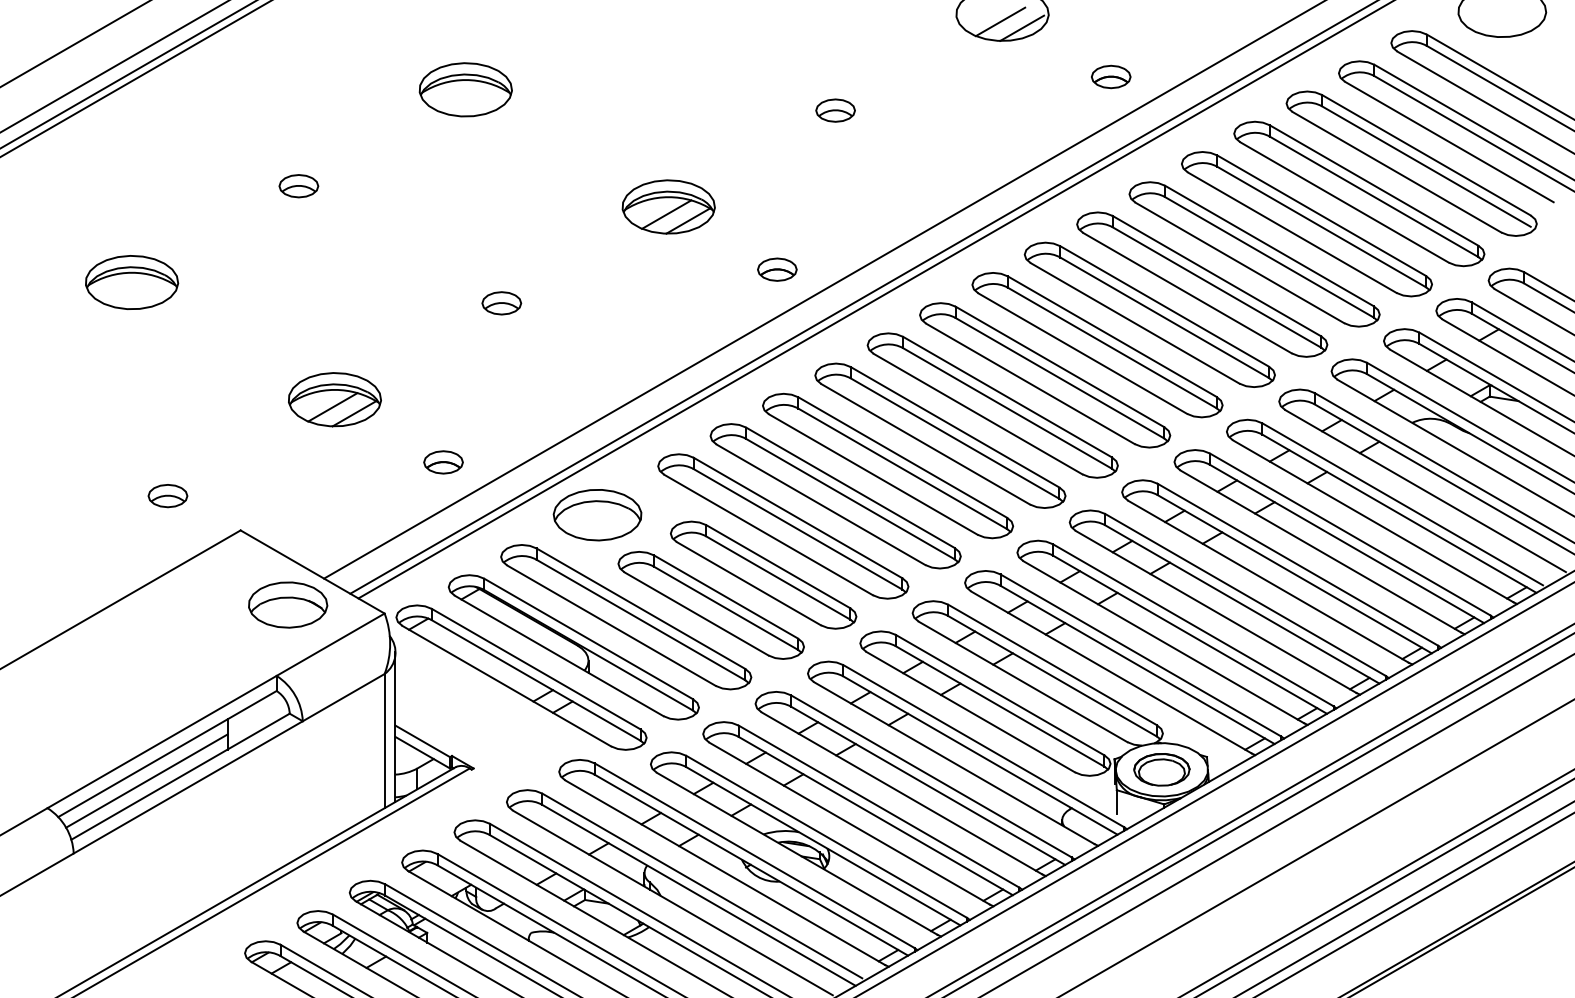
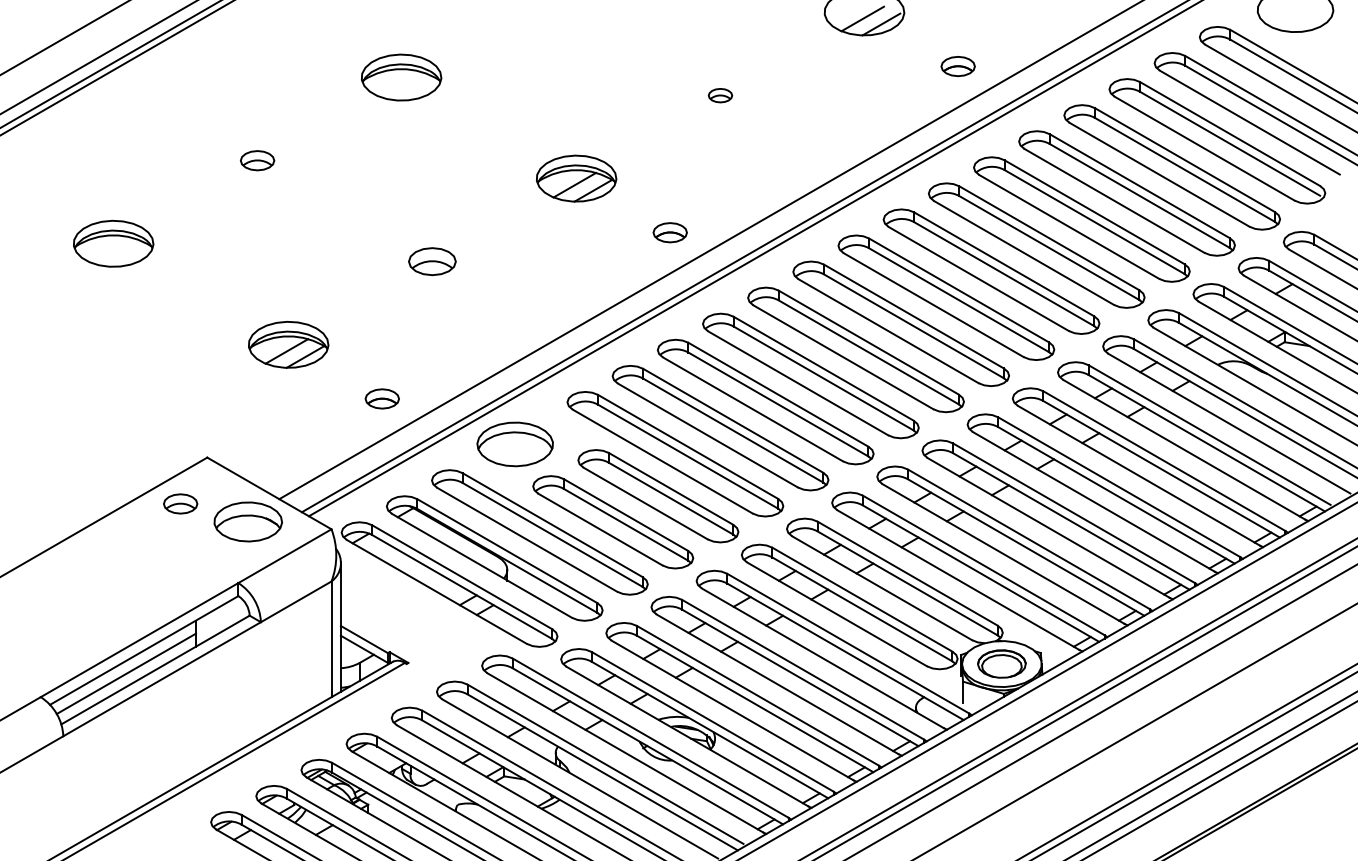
part: (835, 110) -> (720, 95), size x0.7
part: (501, 303) -> (432, 261), size x1.4
part: (167, 495) -> (180, 503), moved

